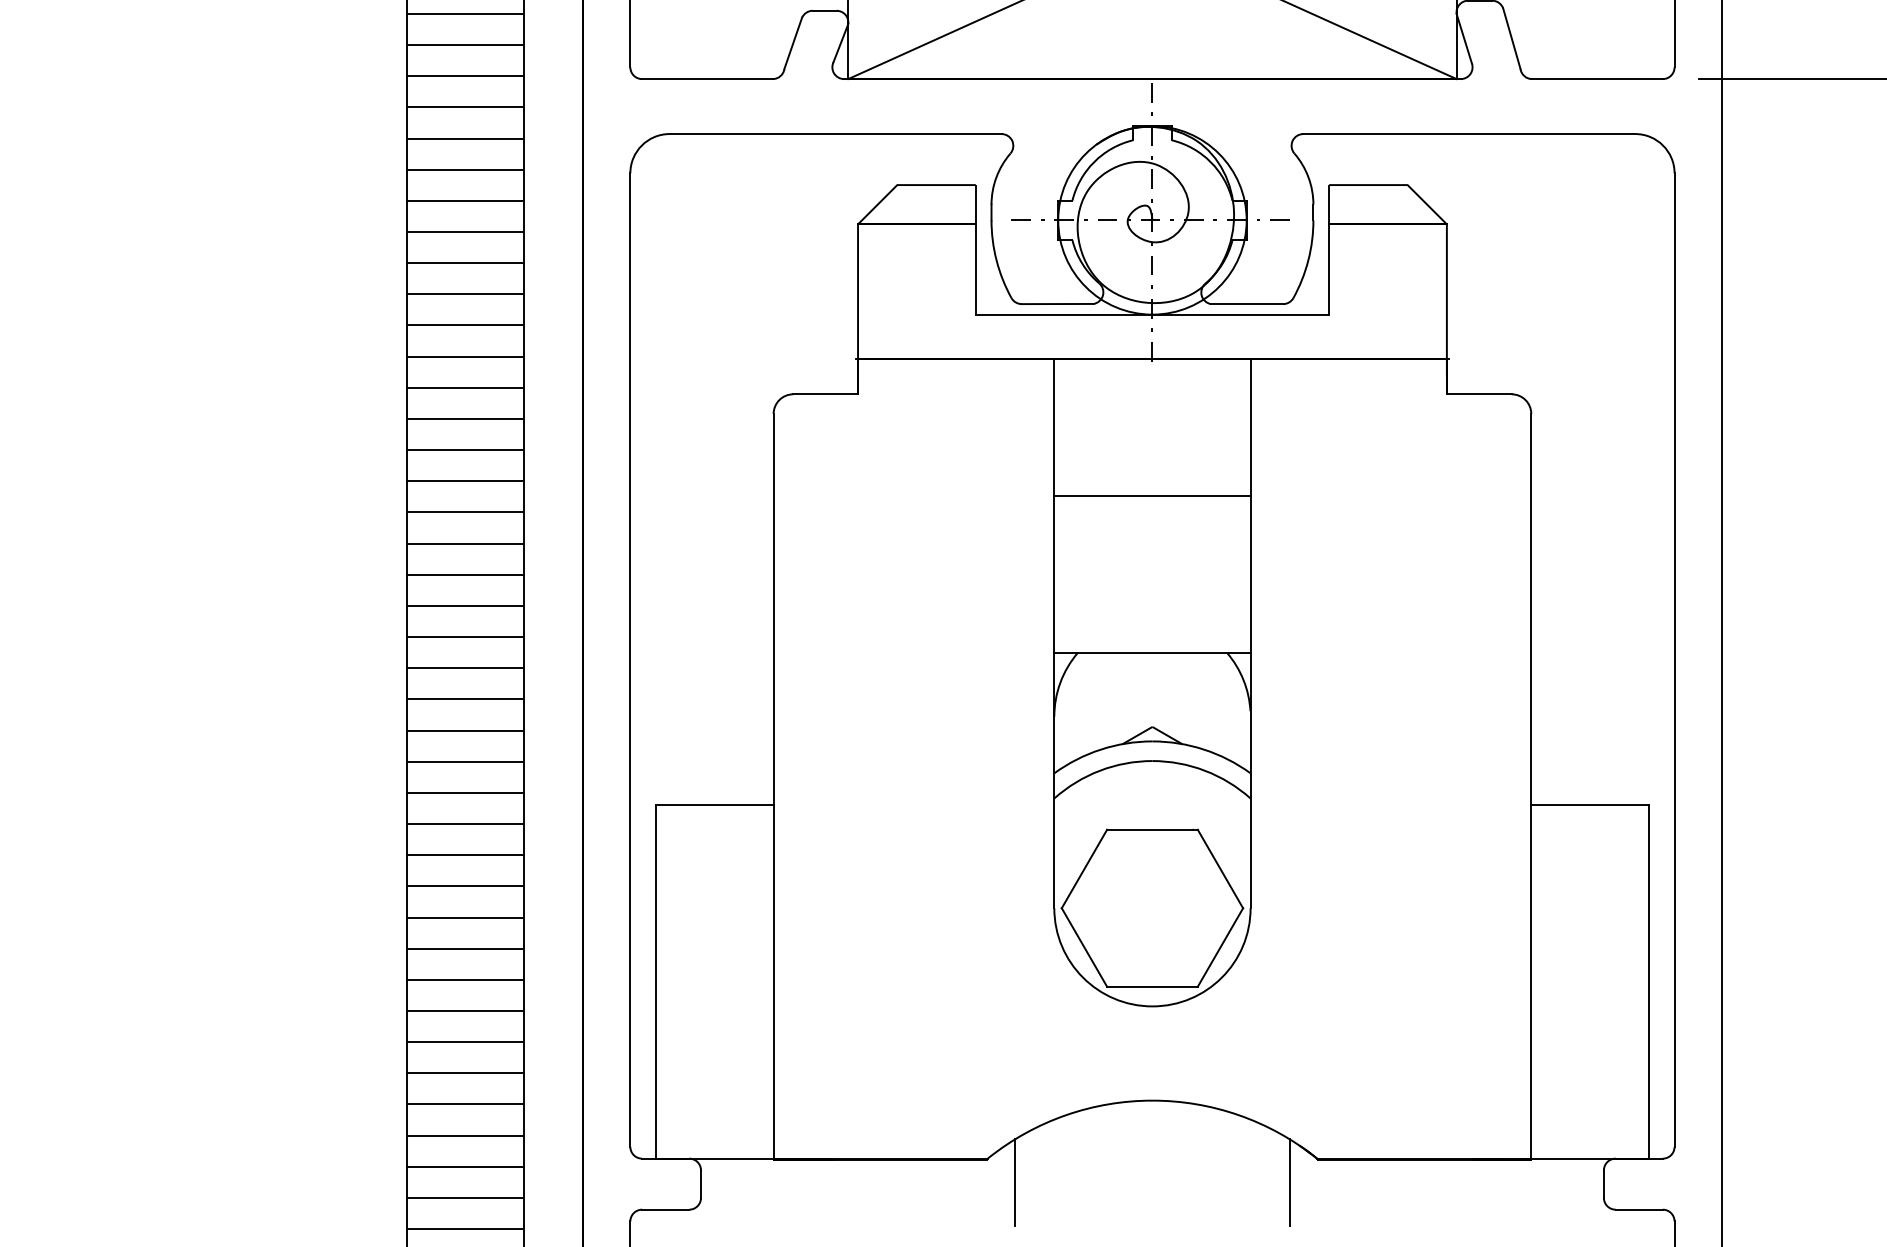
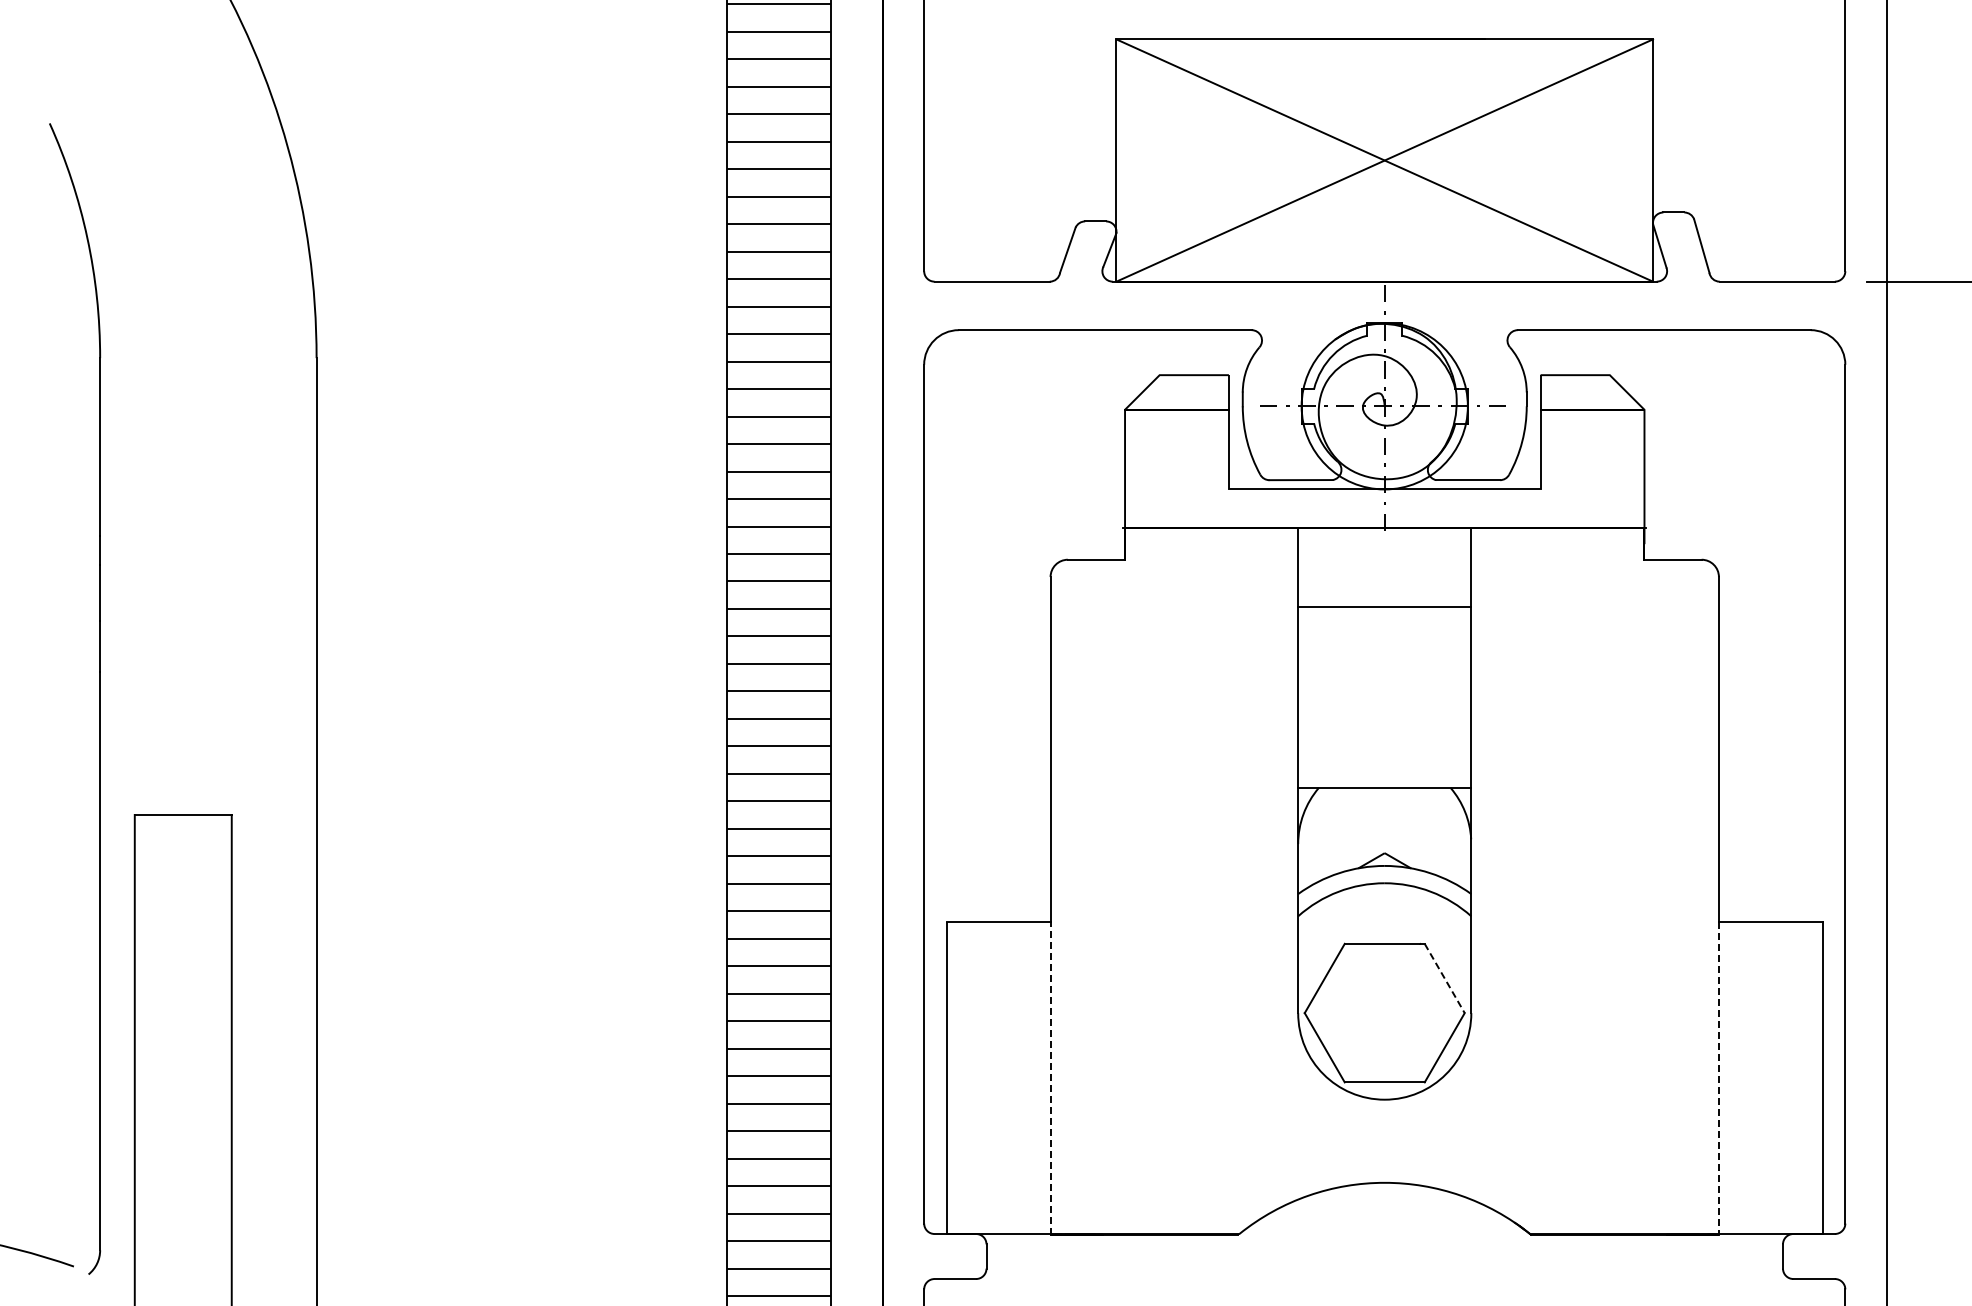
line: (1152, 496) -> (1384, 606), moved
line: (1220, 869) -> (1444, 978), solid -> dashed
line: (773, 982) -> (1050, 1078), solid -> dashed
line: (1530, 983) -> (1718, 1079), solid -> dashed
line: (1015, 1181) -> (1263, 1254), removed
line: (1290, 1183) -> (1506, 1255), removed

